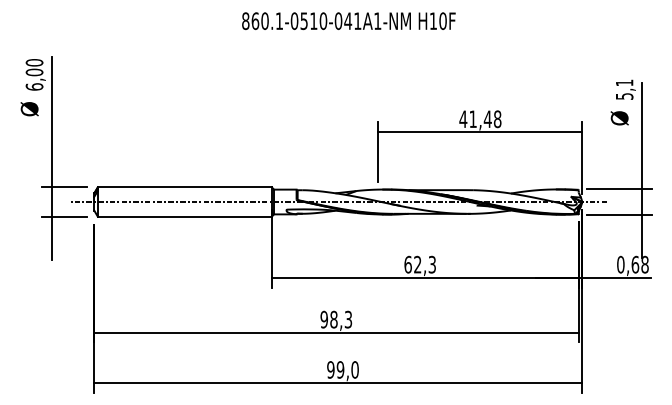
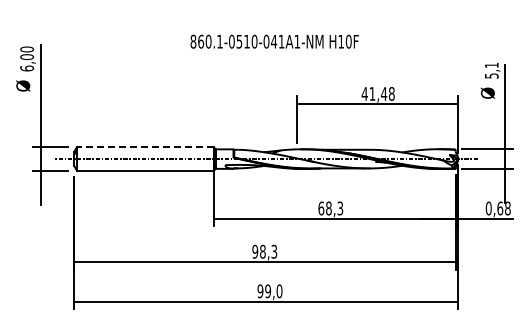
text: (348, 20) -> (274, 41), moved
line: (183, 187) -> (144, 147), solid -> dashed
text: (417, 264) -> (328, 208), 62,3 -> 68,3

